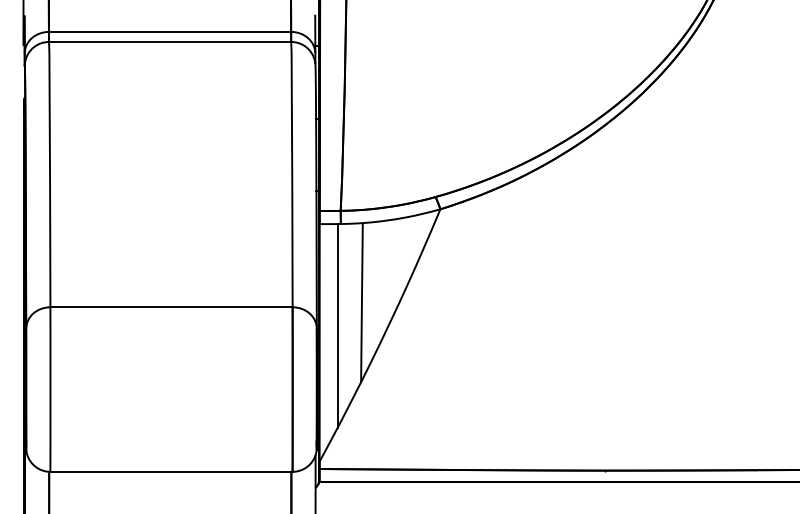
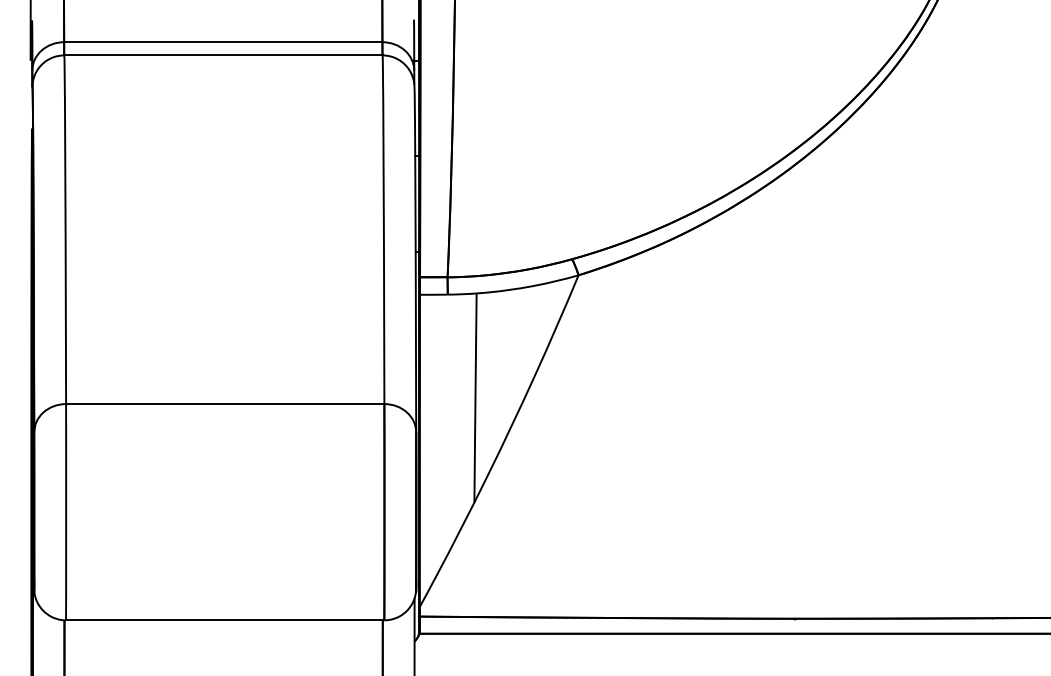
line: (337, 325) -> (443, 428), removed

